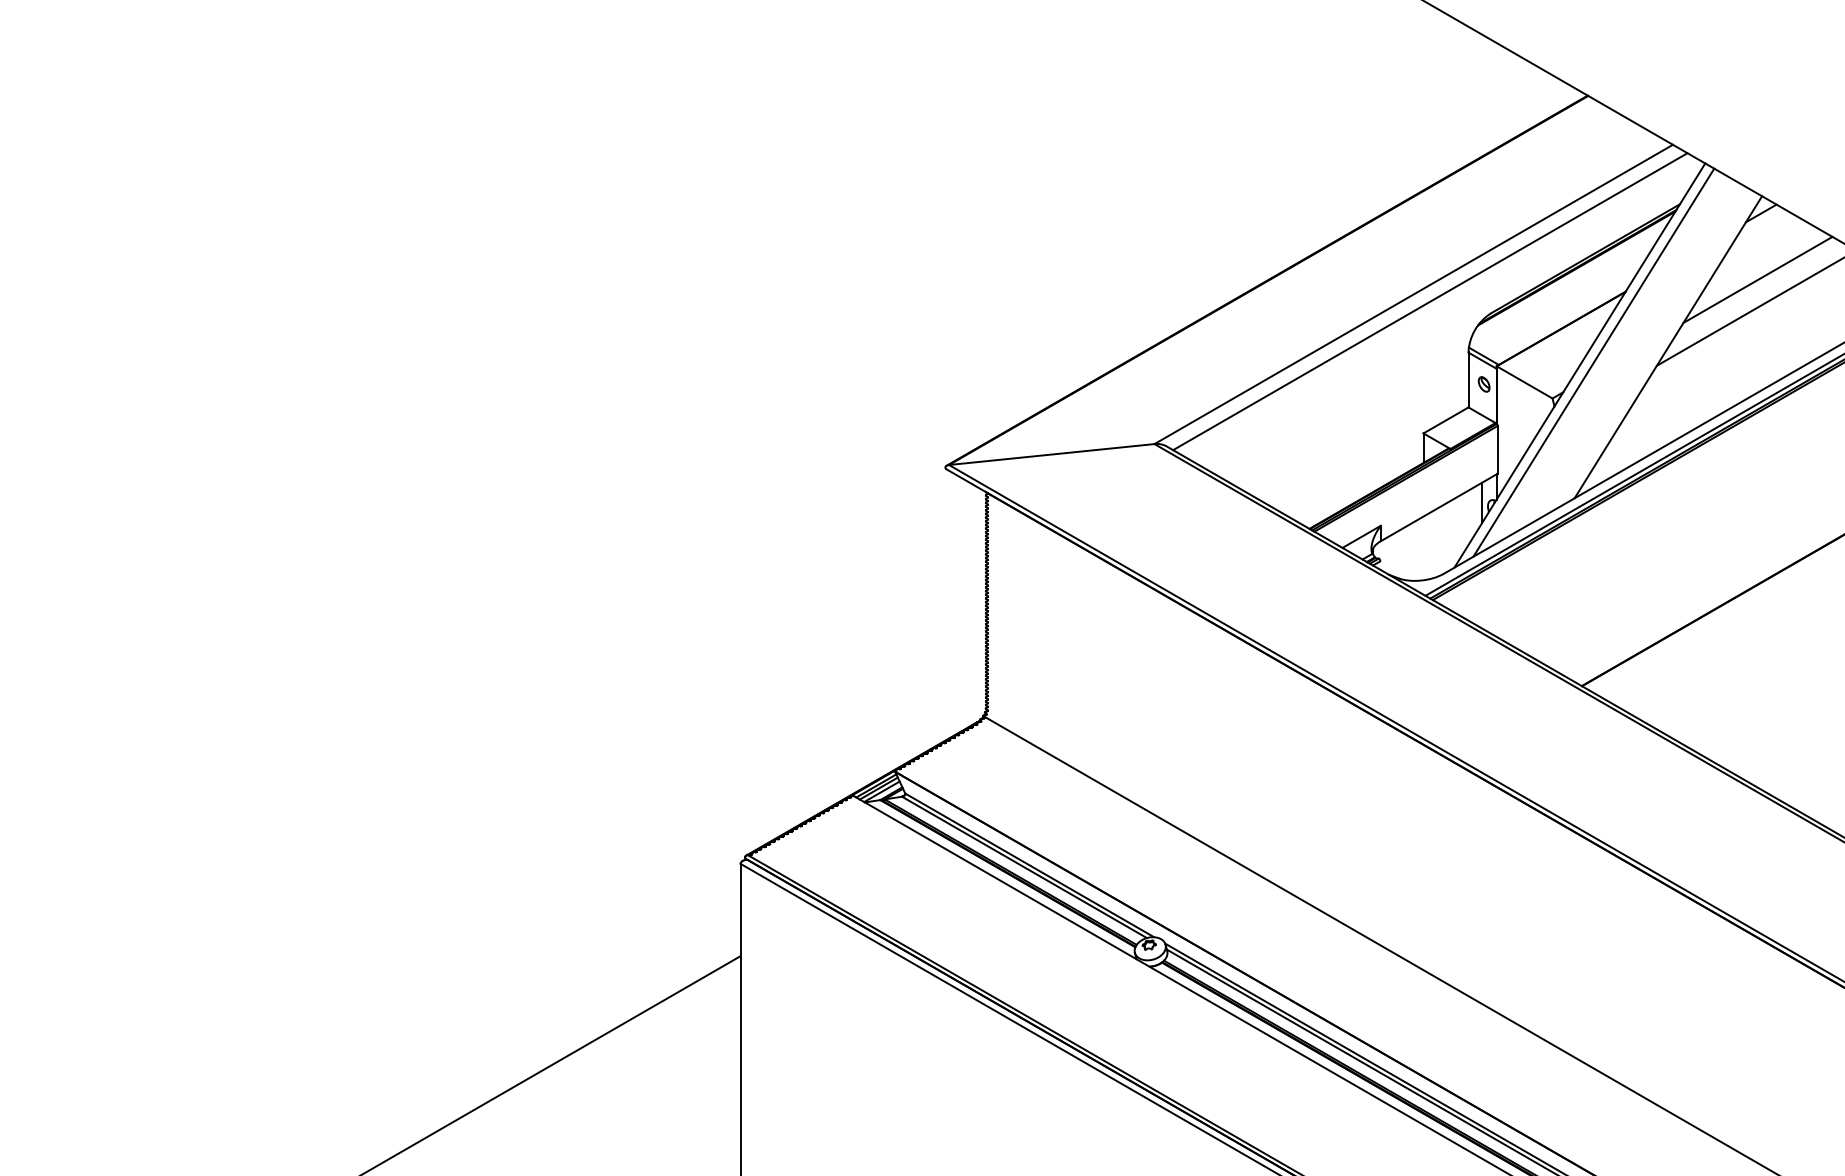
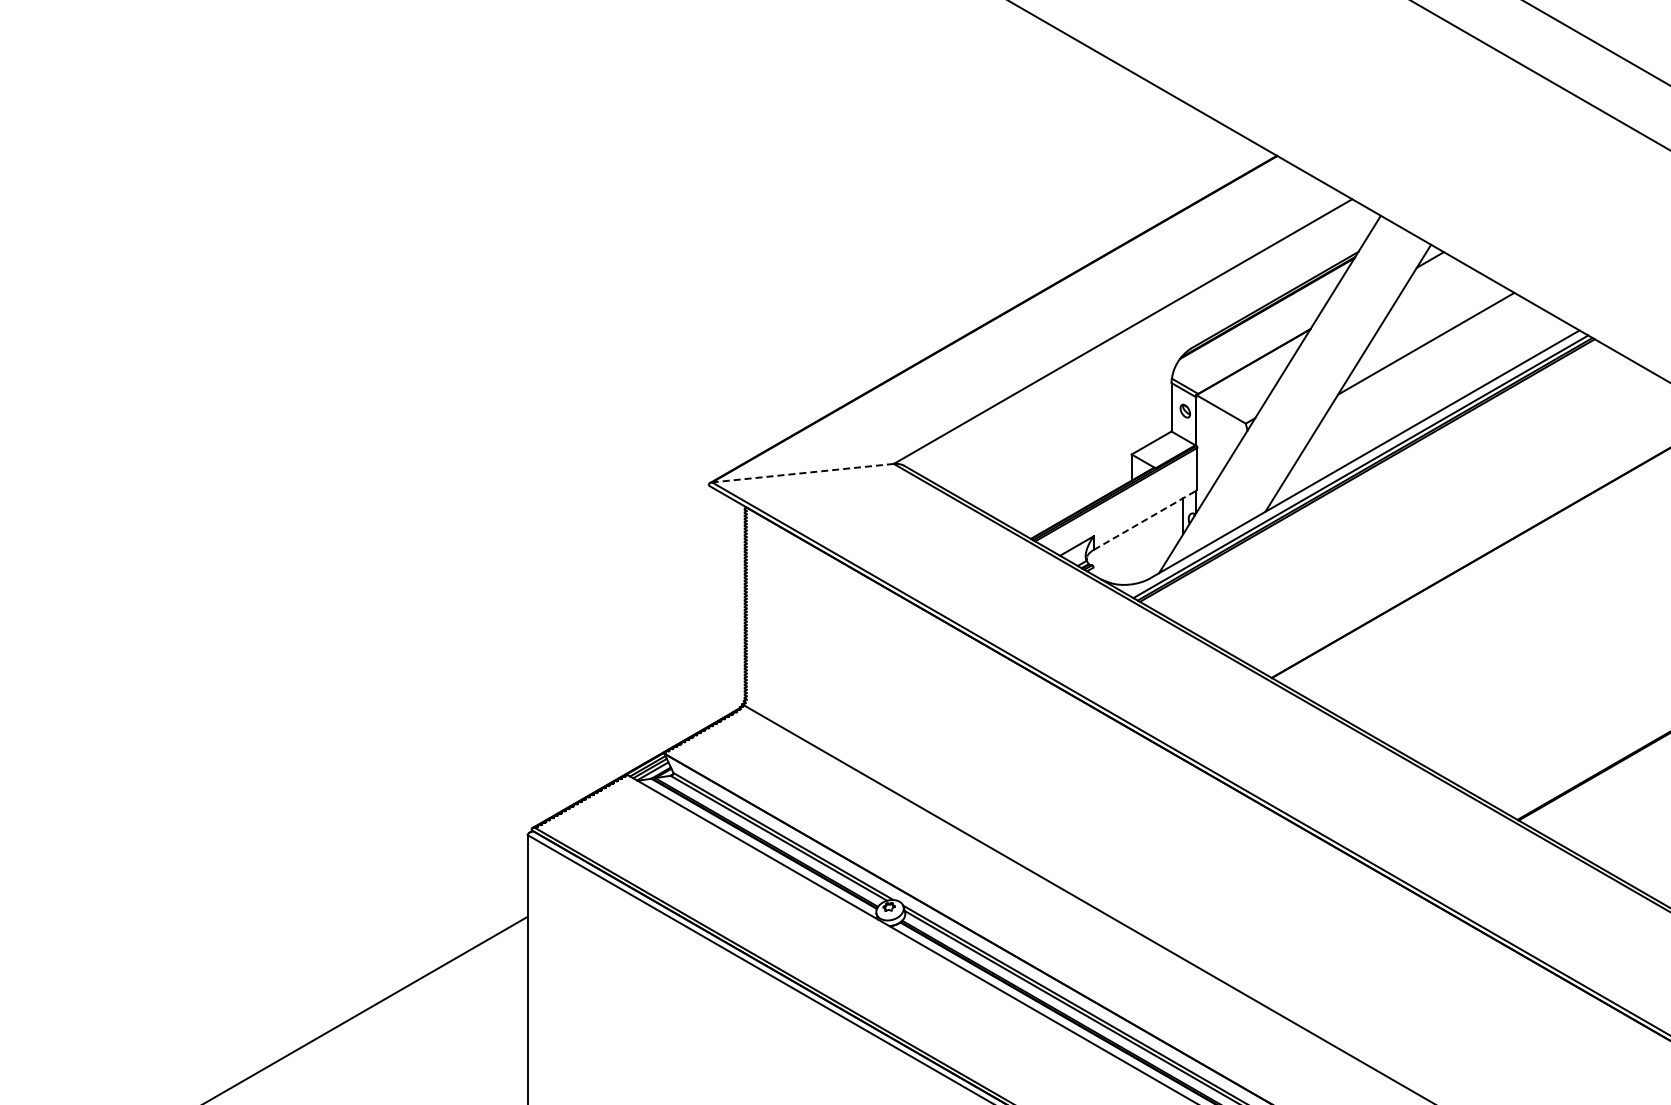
line: (1757, 279) -> (1427, 318), removed
line: (1430, 301) -> (1137, 337), removed
line: (1592, 362) -> (1281, 391), removed
line: (1051, 454) -> (802, 473), solid -> dashed
line: (1439, 506) -> (1145, 519), solid -> dashed

